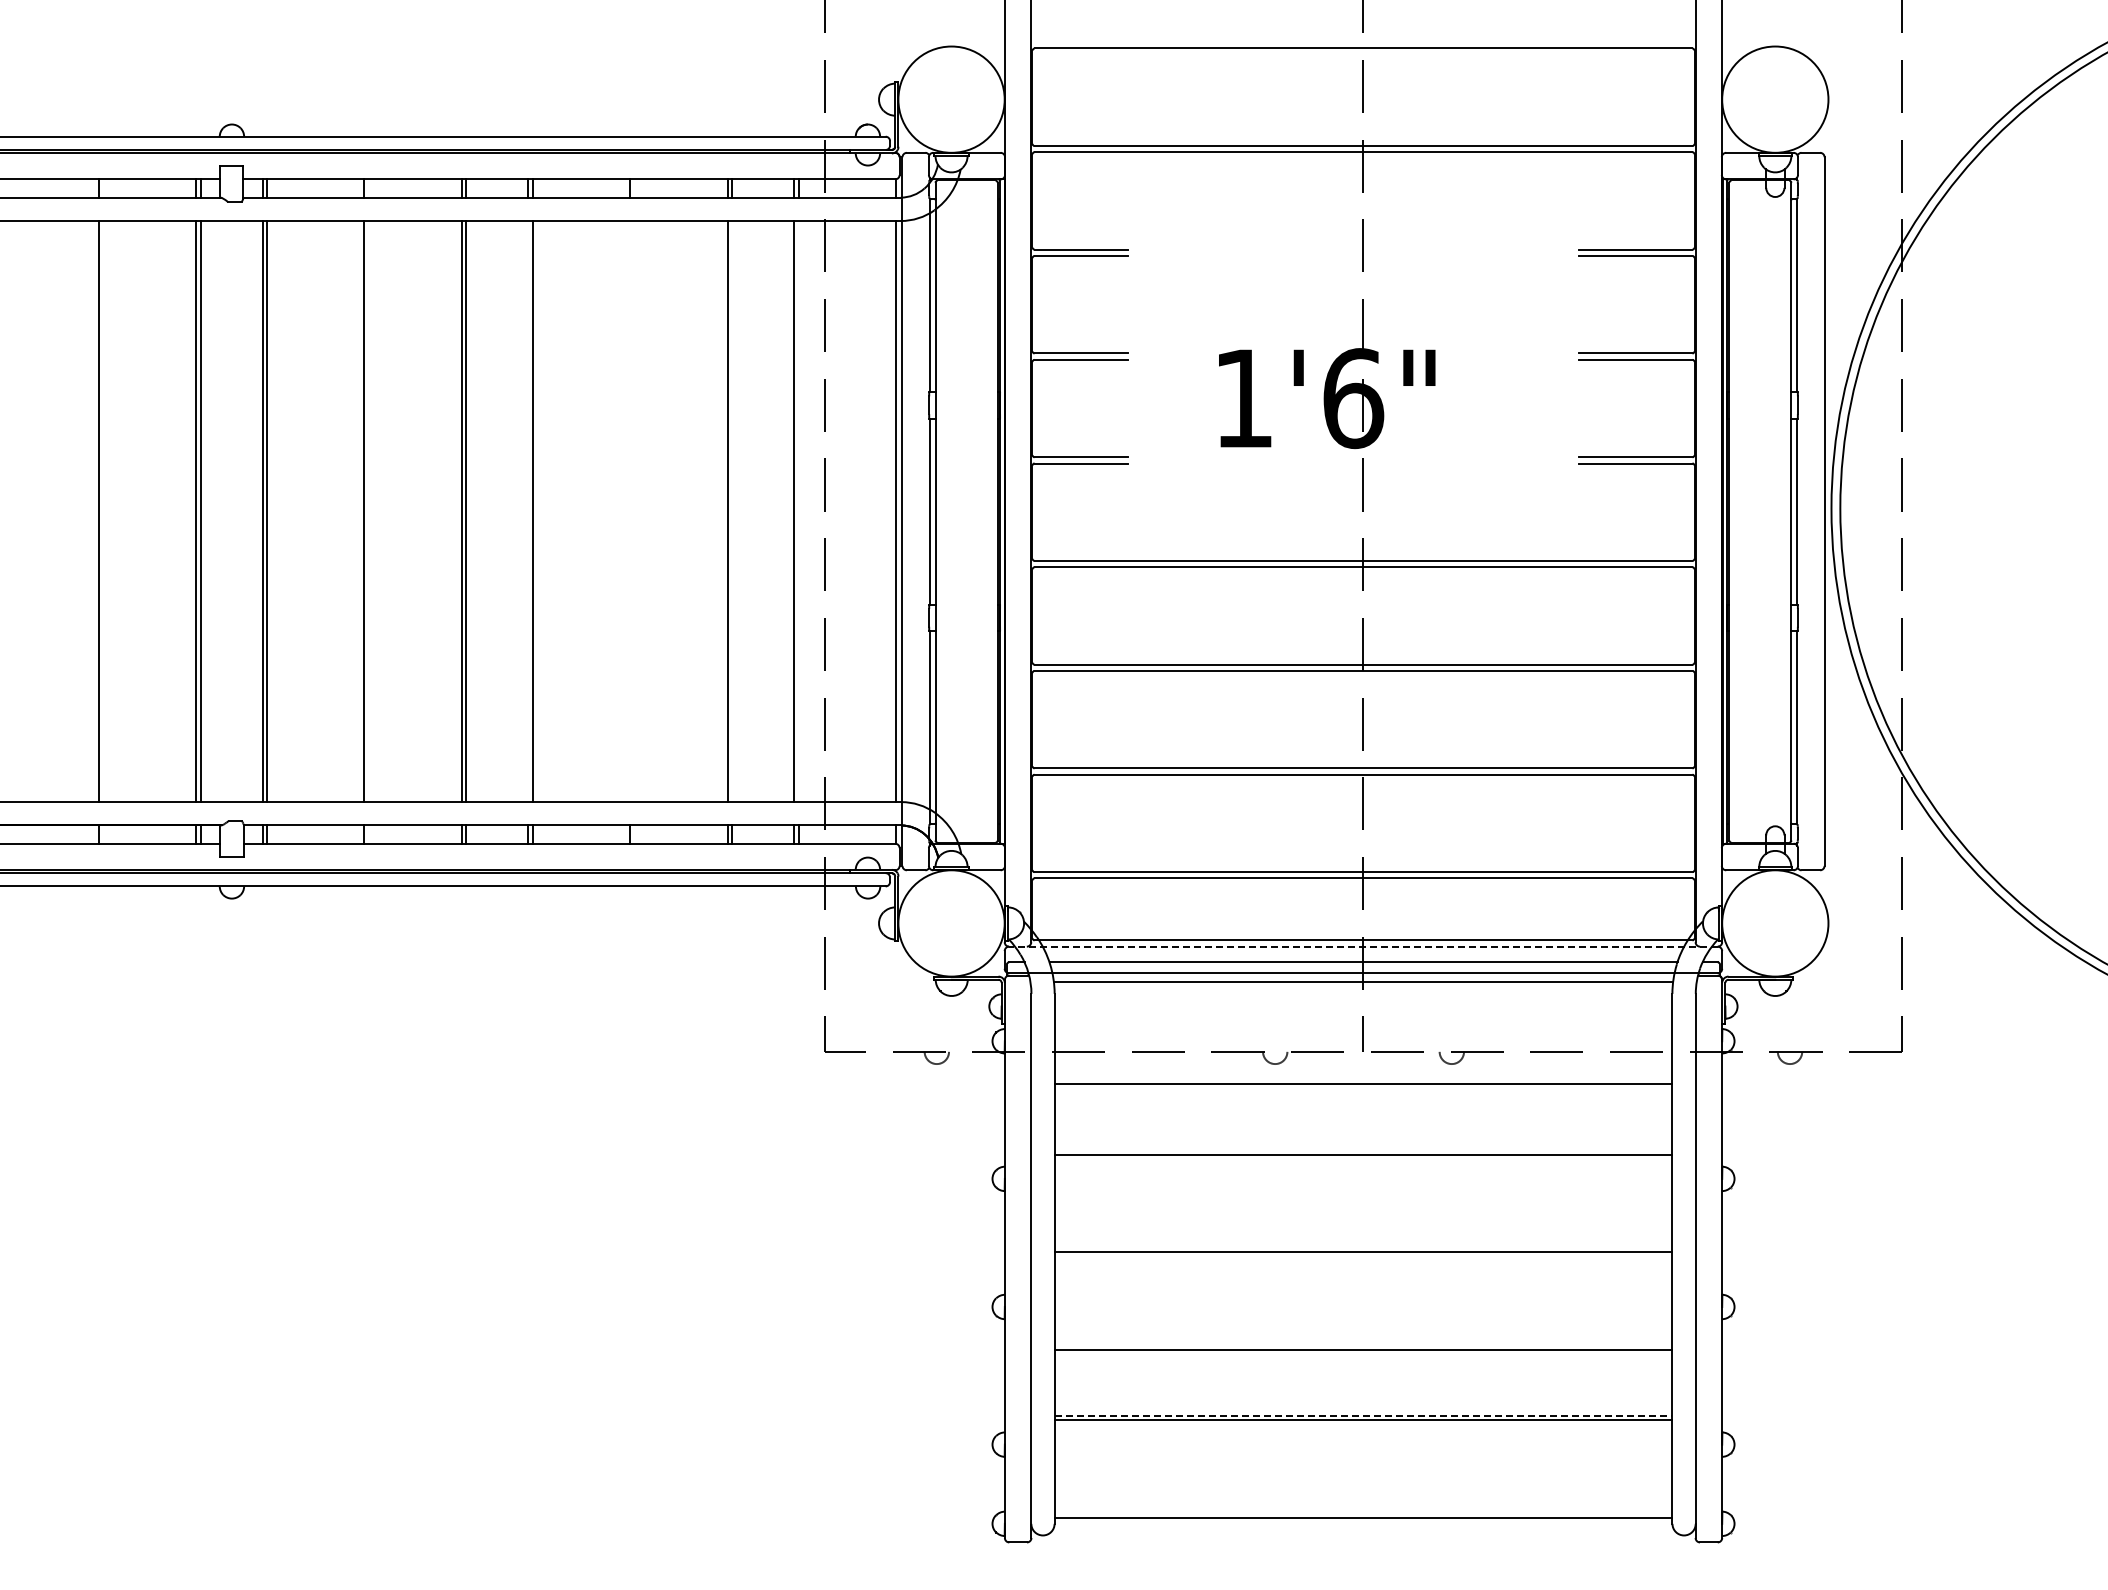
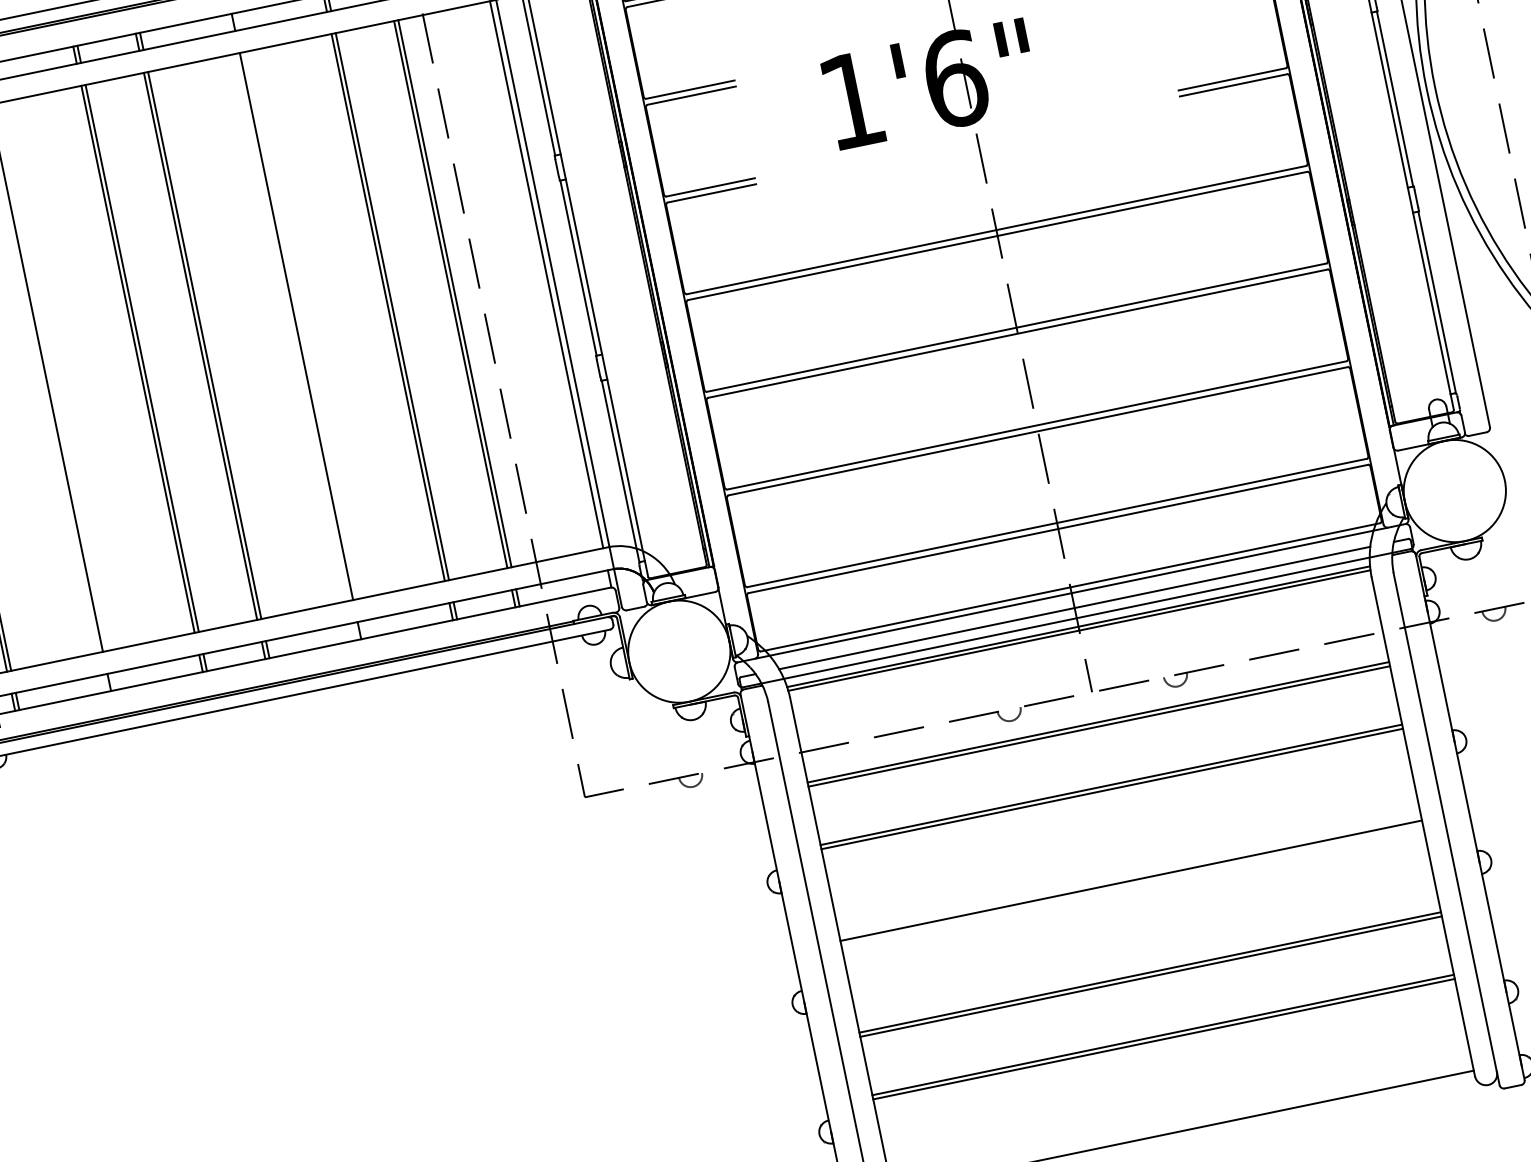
line: (528, 511) -> (200, 346), added
line: (630, 511) -> (296, 326), added
line: (732, 511) -> (392, 306), added
line: (798, 511) -> (454, 293), added
line: (1362, 946) -> (1070, 593), dashed -> solid
line: (1363, 986) -> (1079, 630), added
line: (1363, 1088) -> (1099, 726), added
line: (1363, 1150) -> (1111, 785), added
line: (1363, 1353) -> (1150, 976), added
line: (1363, 1415) -> (1163, 1034), dashed -> solid

